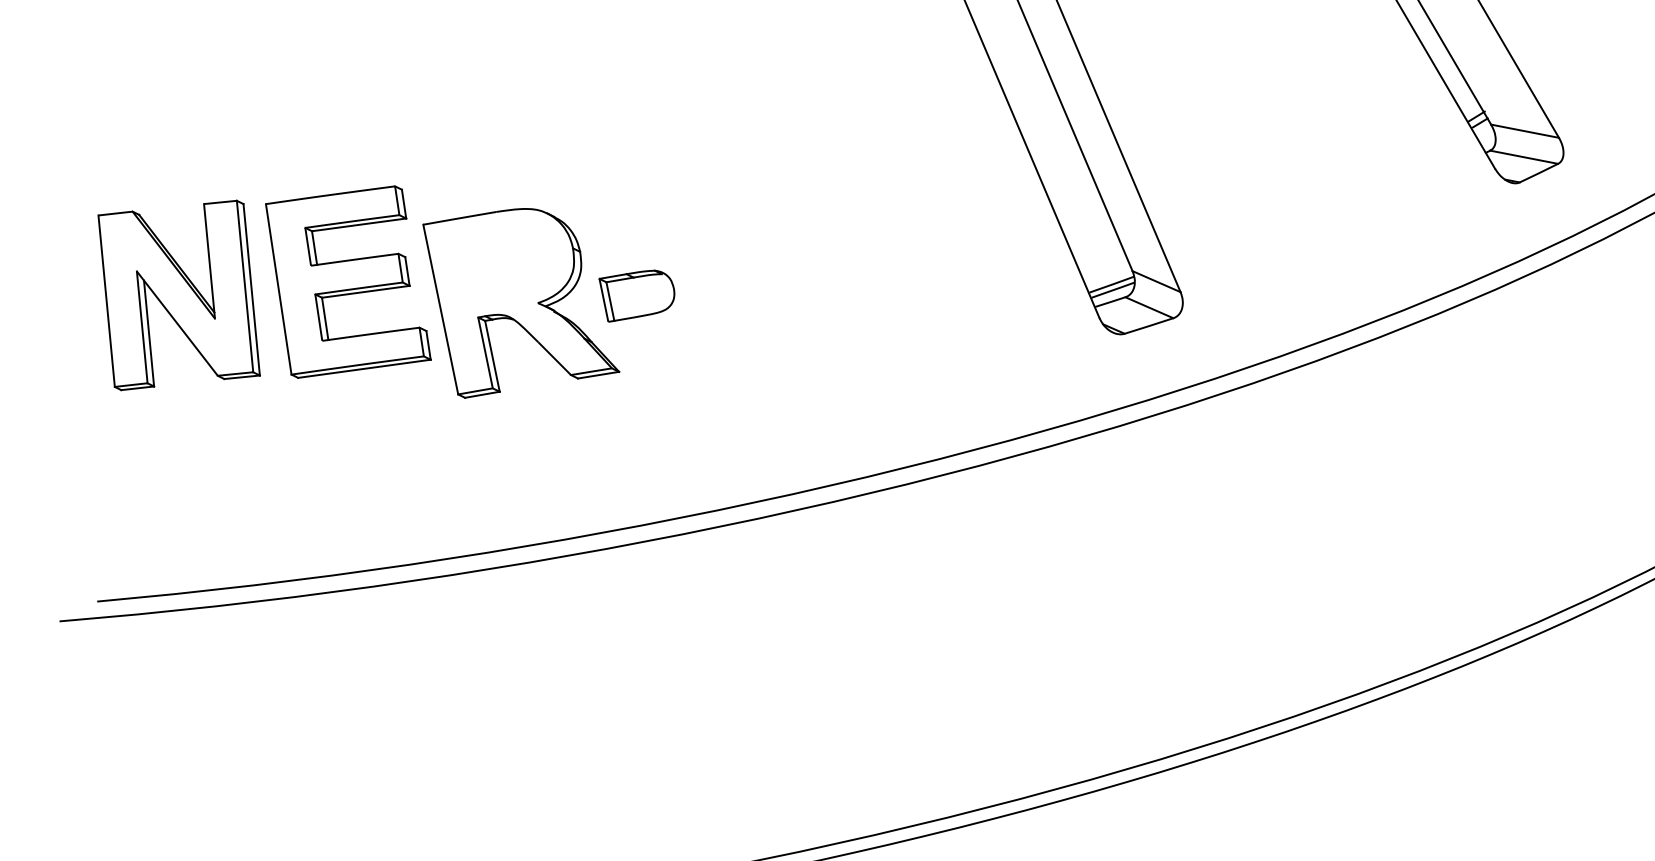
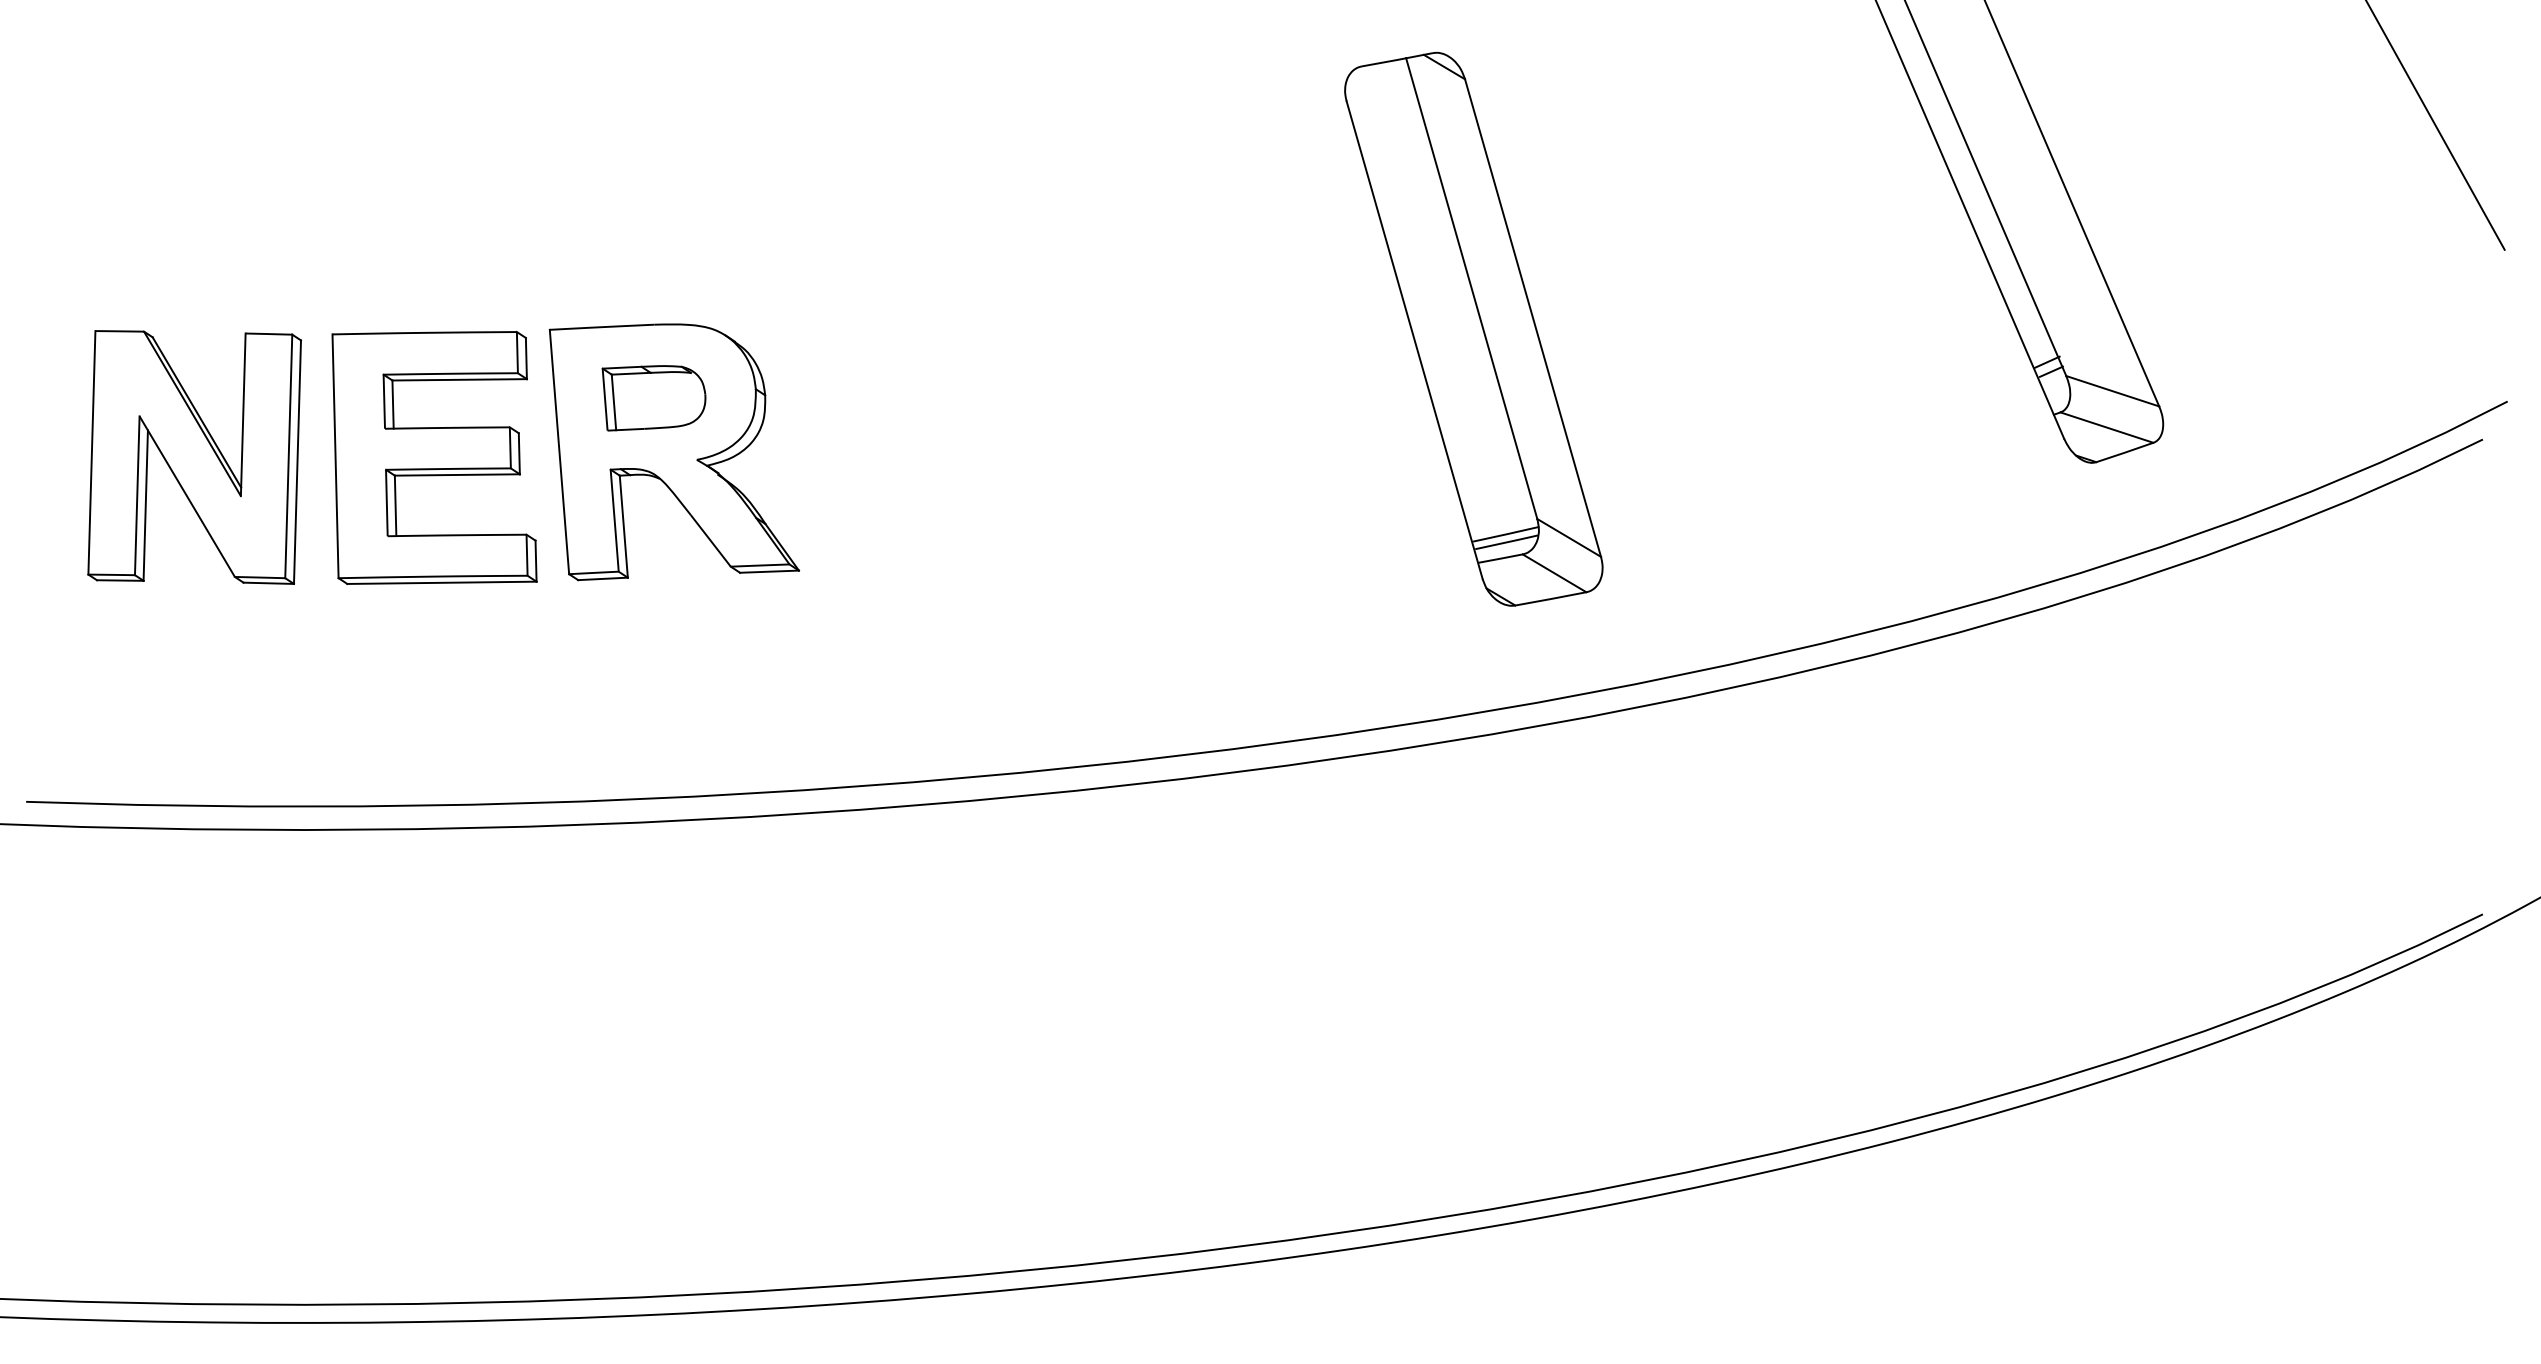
part: (348, 281) -> (434, 457), moved
part: (179, 295) -> (194, 457), moved
part: (637, 295) -> (653, 398), moved

